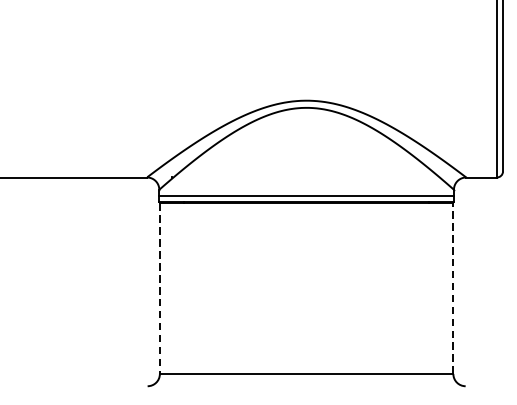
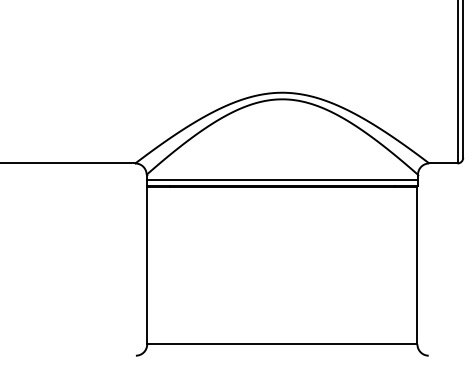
line: (160, 288) -> (147, 265), dashed -> solid
line: (453, 288) -> (417, 265), dashed -> solid

